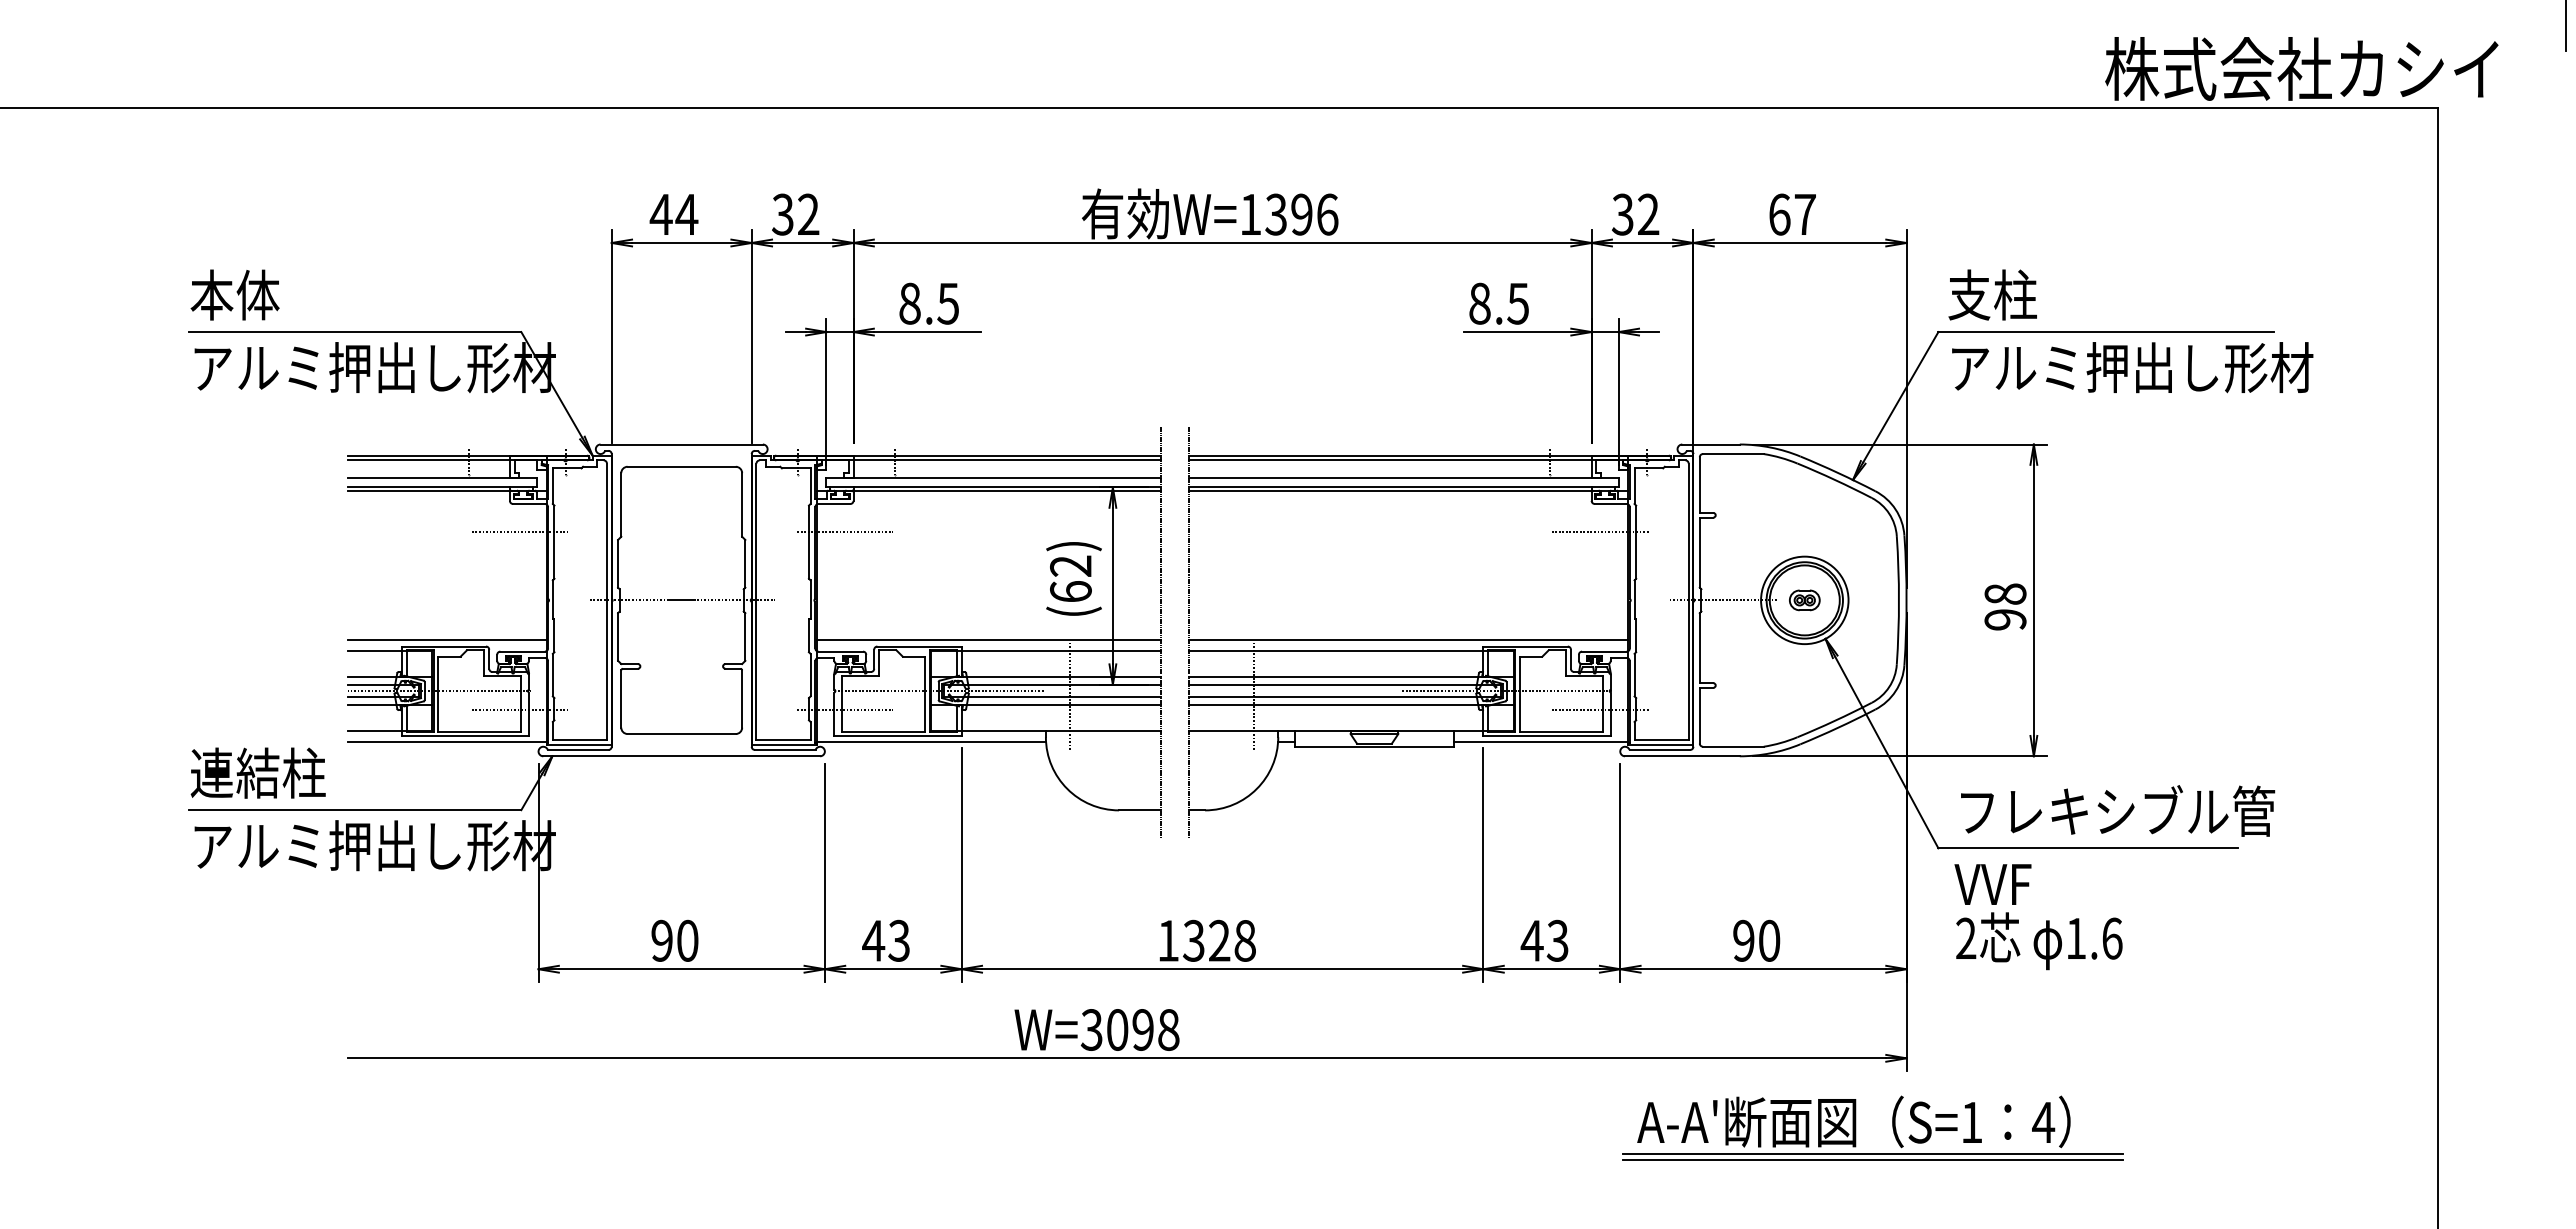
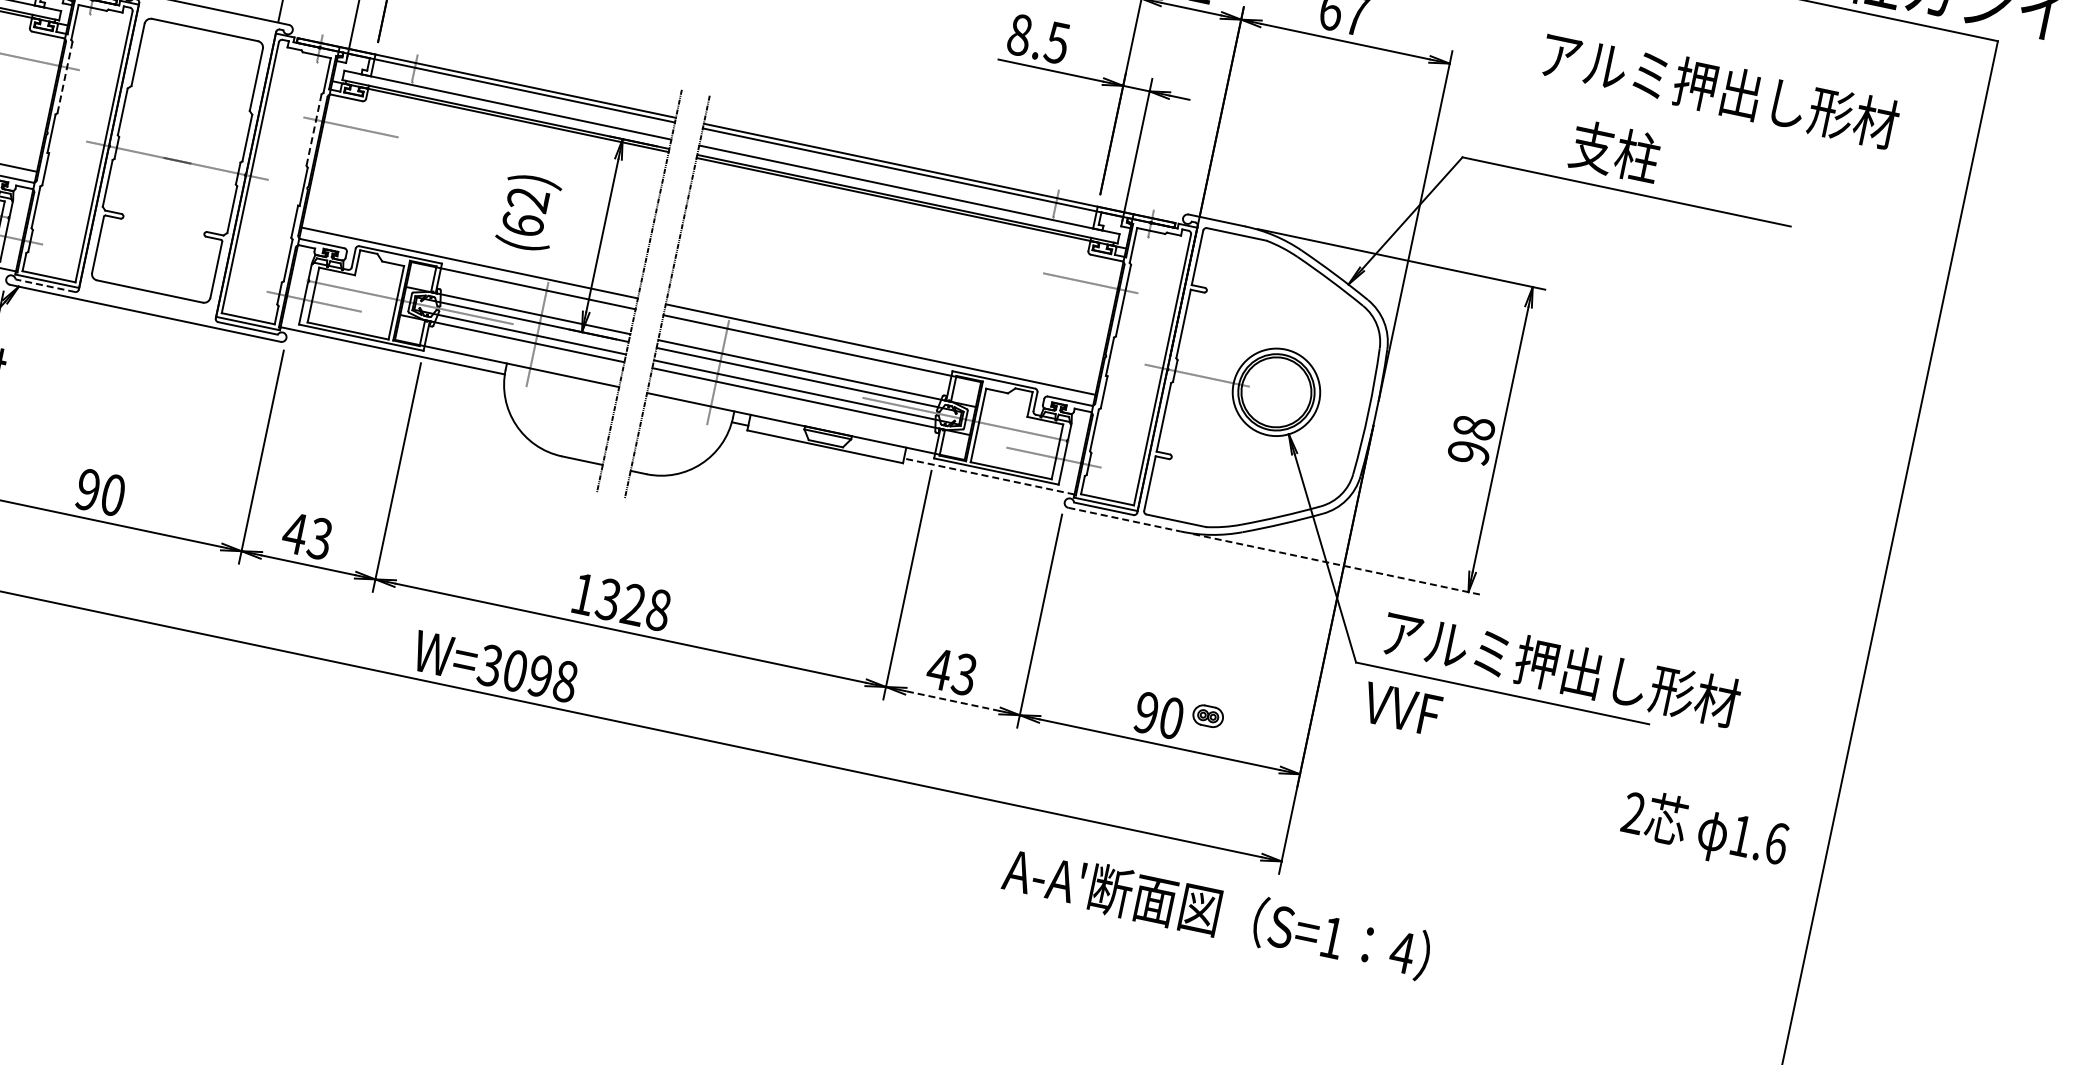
text: (1992, 294) -> (1615, 151), moved
text: (2132, 367) -> (1720, 89), moved
line: (554, 542) -> (64, 77), solid -> dashed
line: (808, 542) -> (313, 130), solid -> dashed
text: (1073, 578) -> (528, 212), moved
part: (1804, 600) -> (1207, 716), moved
line: (1540, 741) -> (988, 475), solid -> dashed
line: (577, 749) -> (44, 285), solid -> dashed
line: (1682, 756) -> (1124, 519), solid -> dashed
line: (1900, 756) -> (1337, 564), solid -> dashed
text: (2140, 810) -> (1561, 667), フレキシブル管 -> アルミ押出し形材
text: (2039, 941) -> (1704, 831), moved
line: (1551, 969) -> (952, 701), solid -> dashed
line: (1872, 1153) -> (1228, 947), removed
line: (1872, 1160) -> (1227, 954), removed

